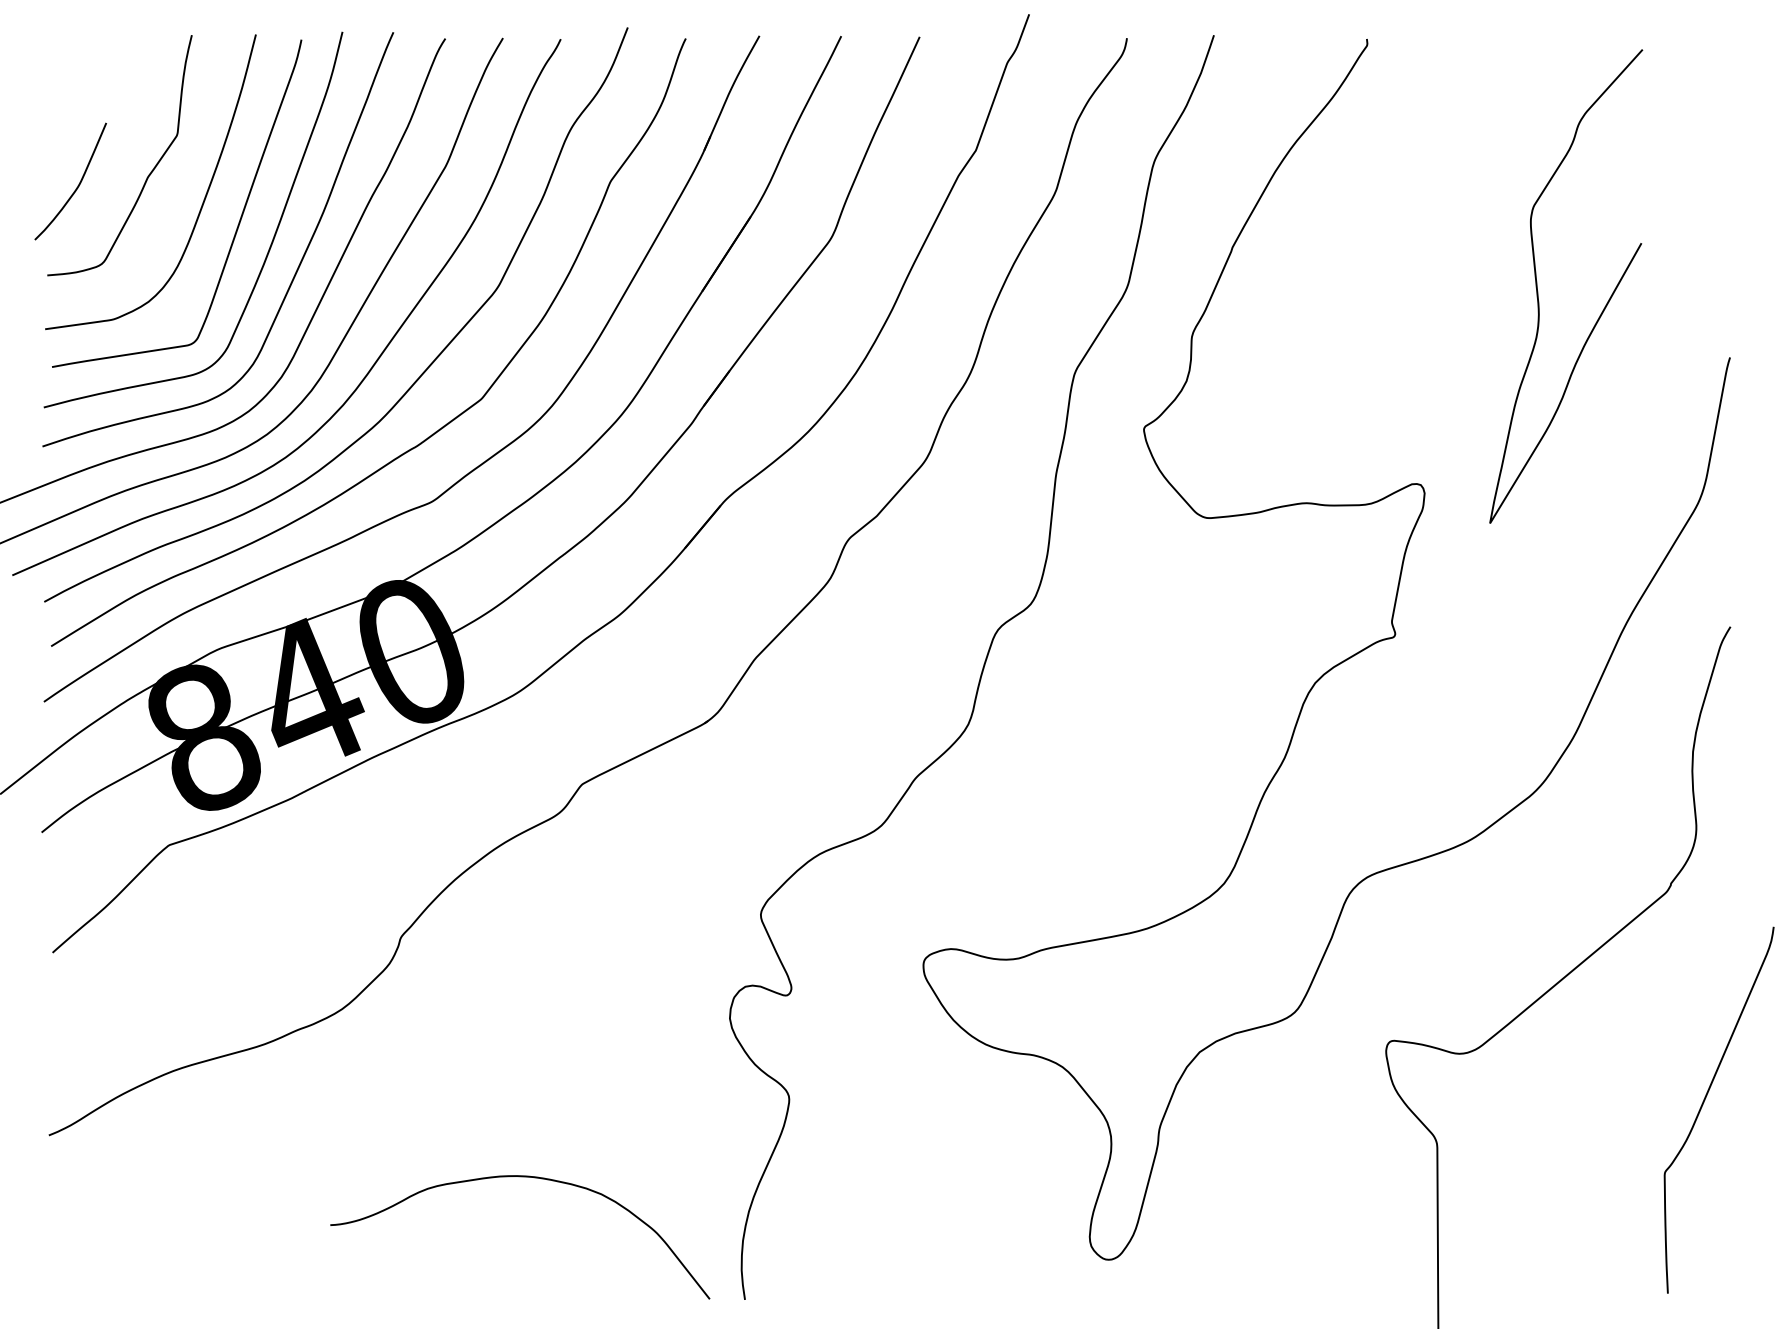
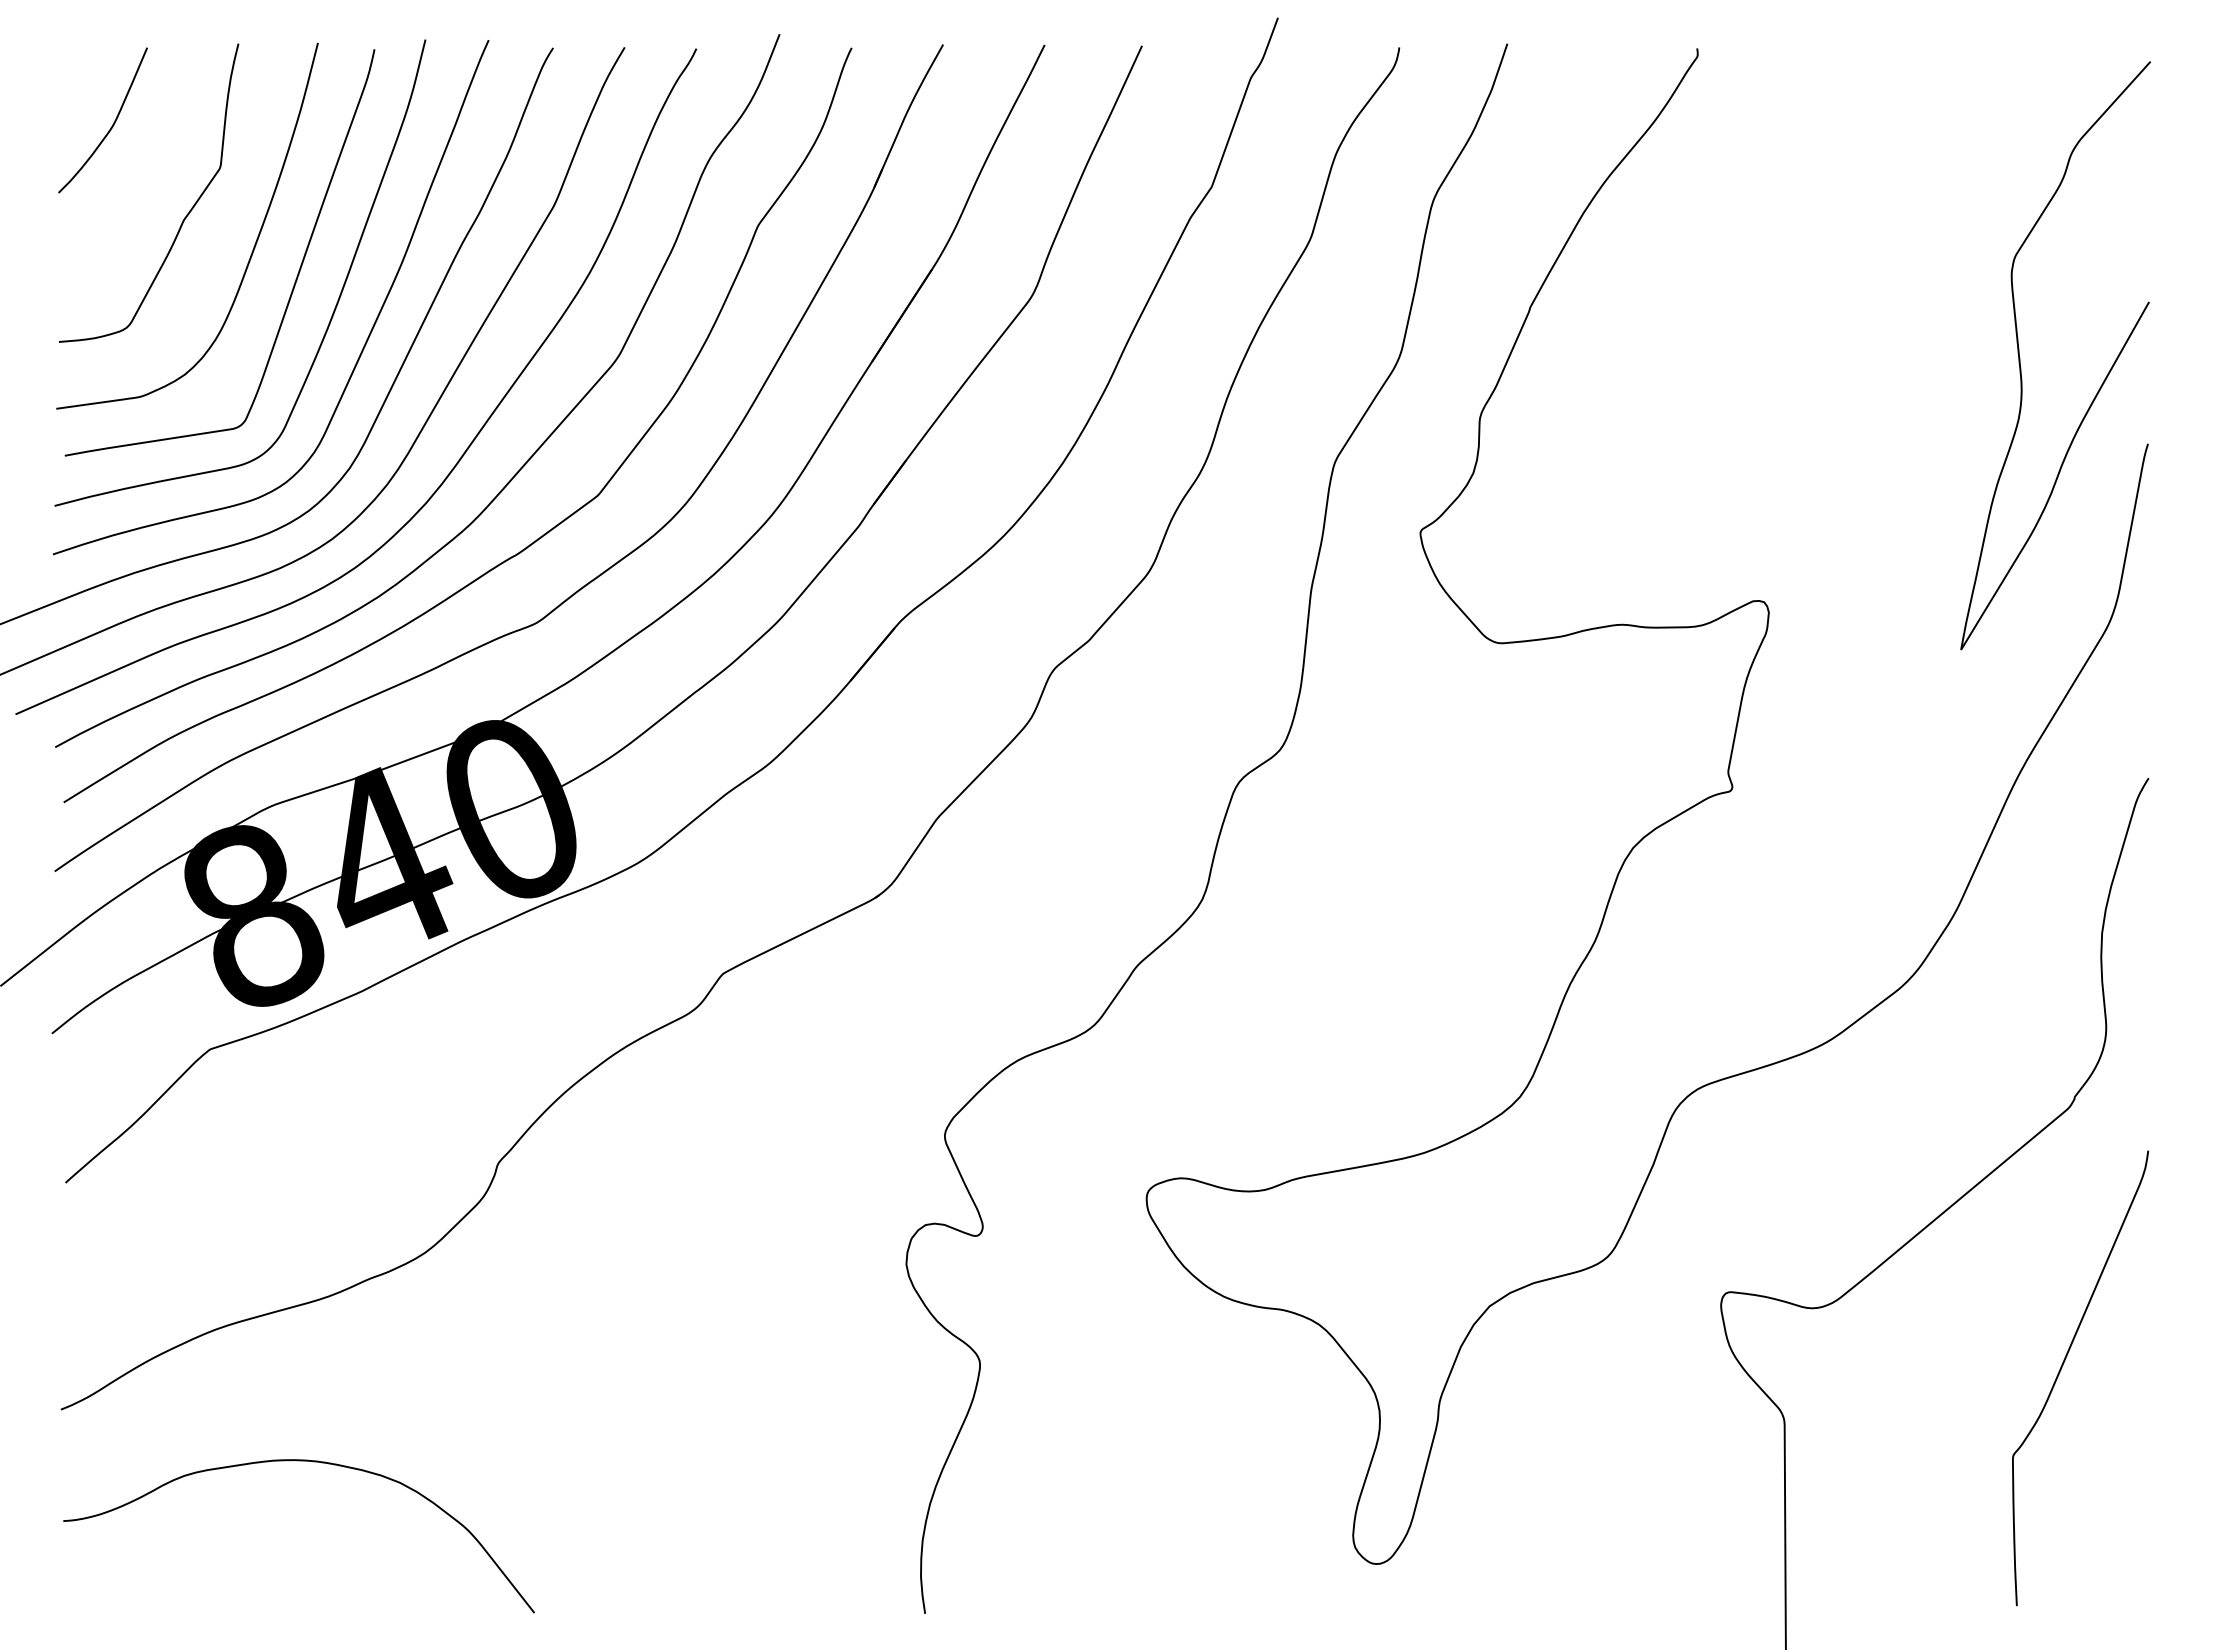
curve: (76, 187) -> (110, 127), moved
curve: (1537, 287) -> (2020, 357), moved
curve: (1703, 1103) -> (2061, 1370), moved
curve: (519, 1177) -> (298, 1461), moved

